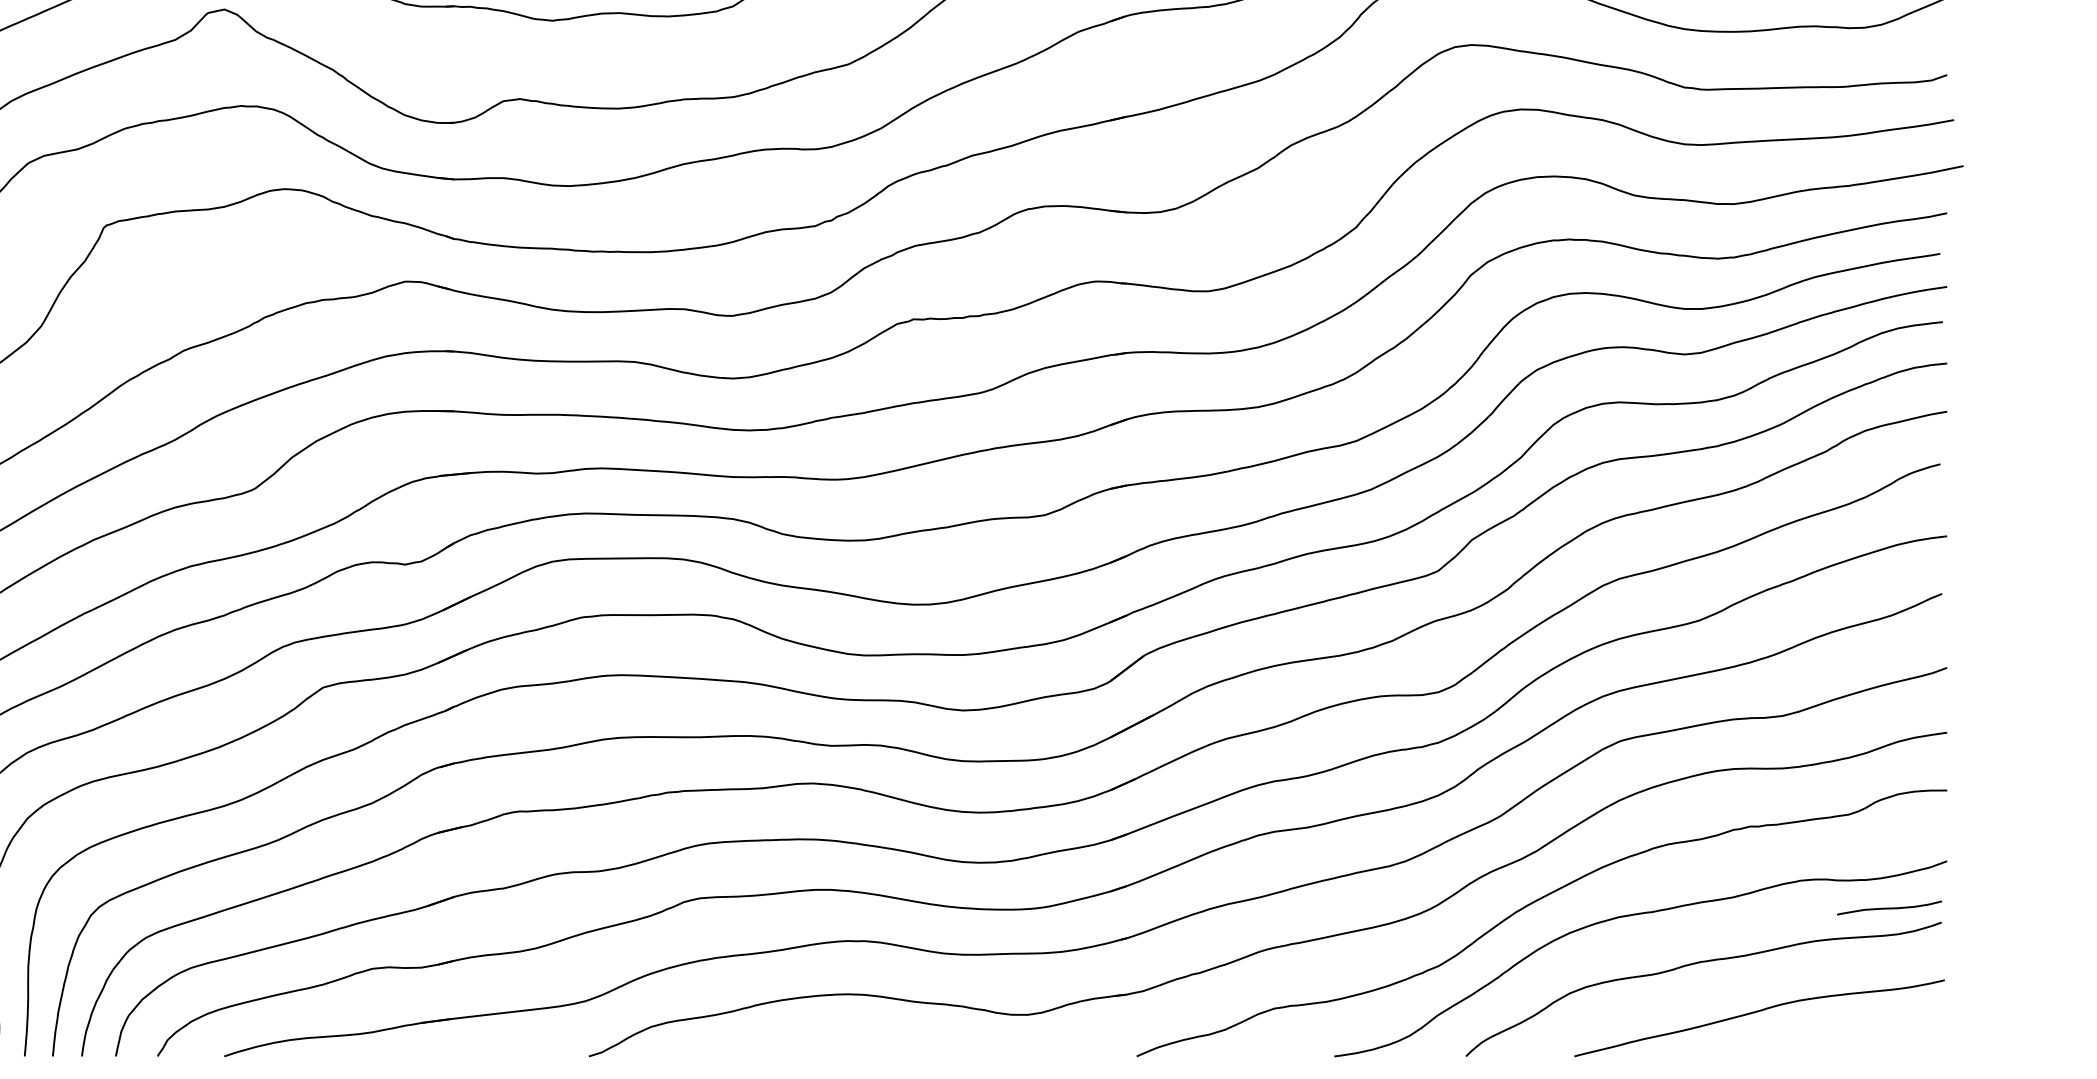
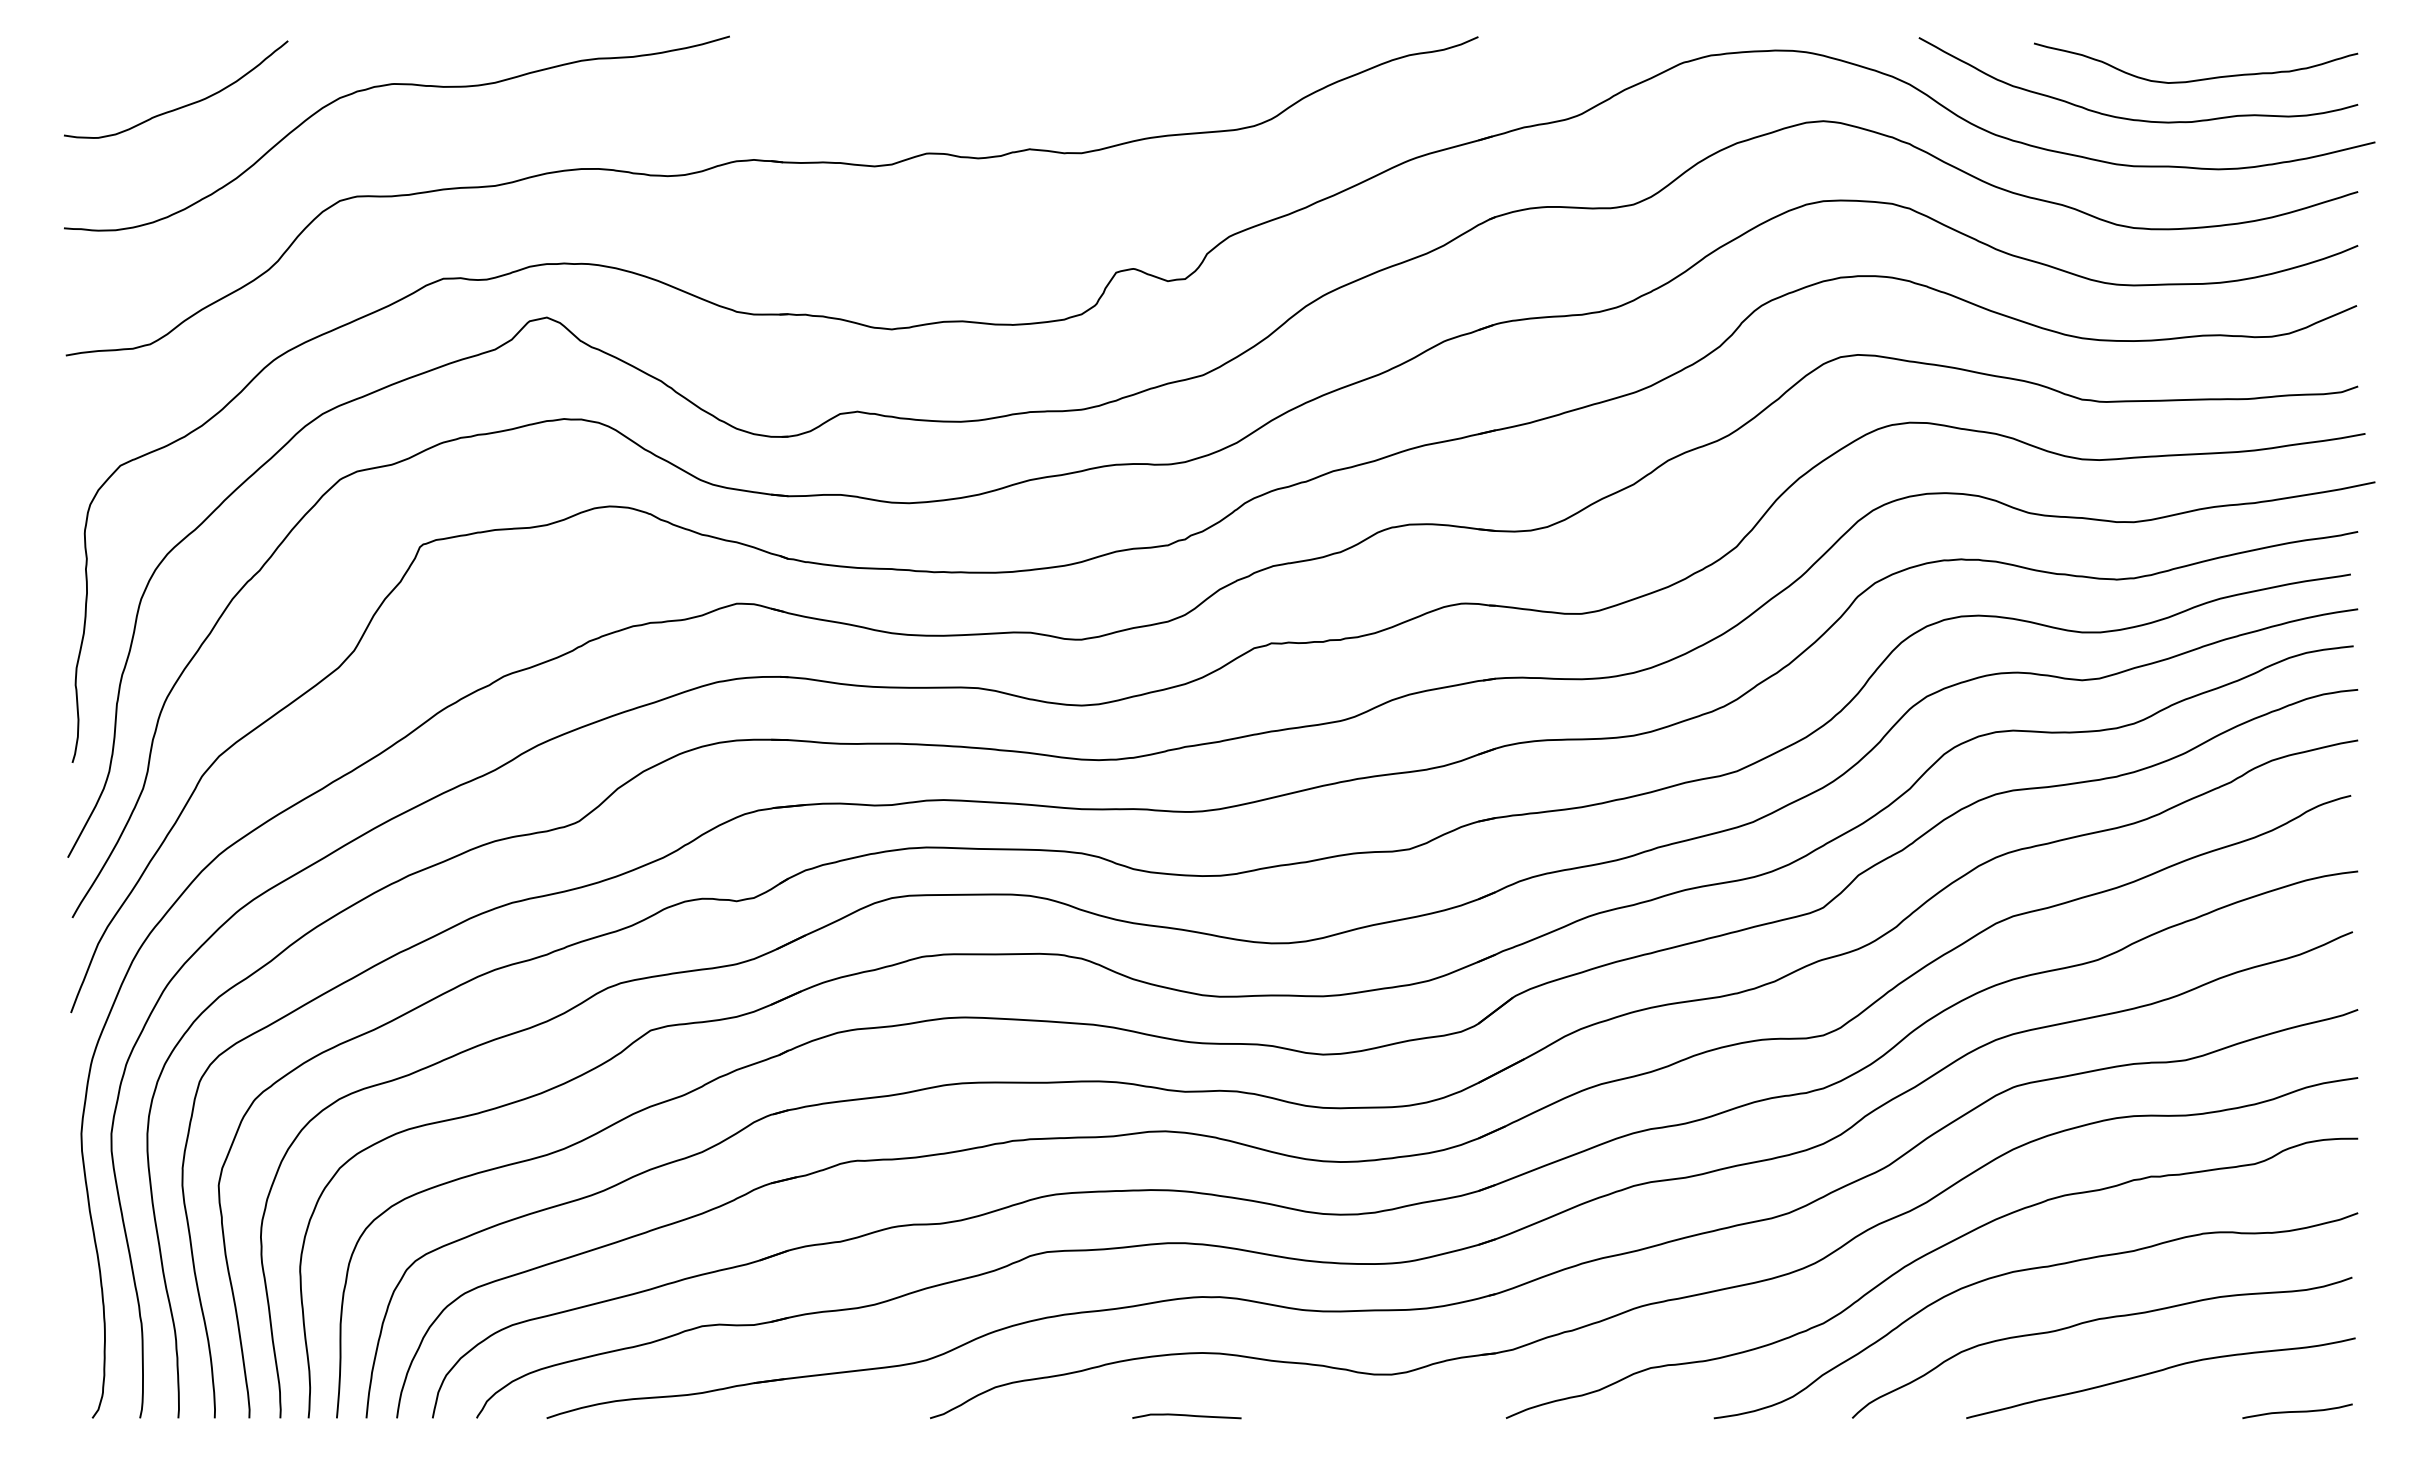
curve: (1889, 907) -> (2297, 1410), moved
curve: (832, 1054) -> (1186, 1416), added

